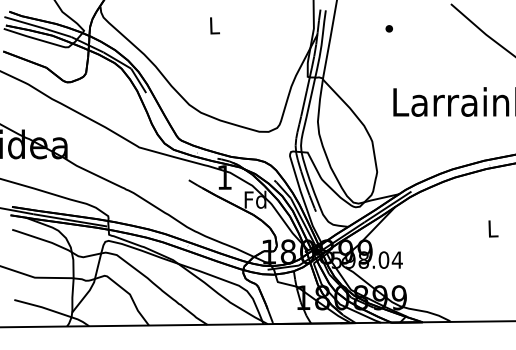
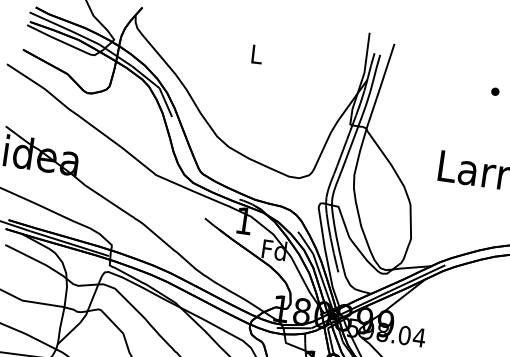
part: (388, 28) -> (494, 91), moved

